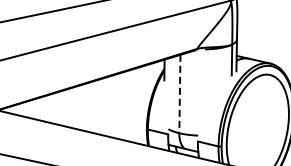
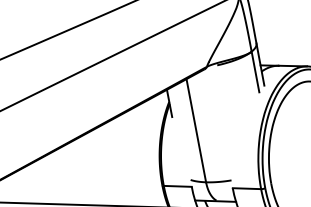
line: (179, 94) -> (195, 131), dashed -> solid

